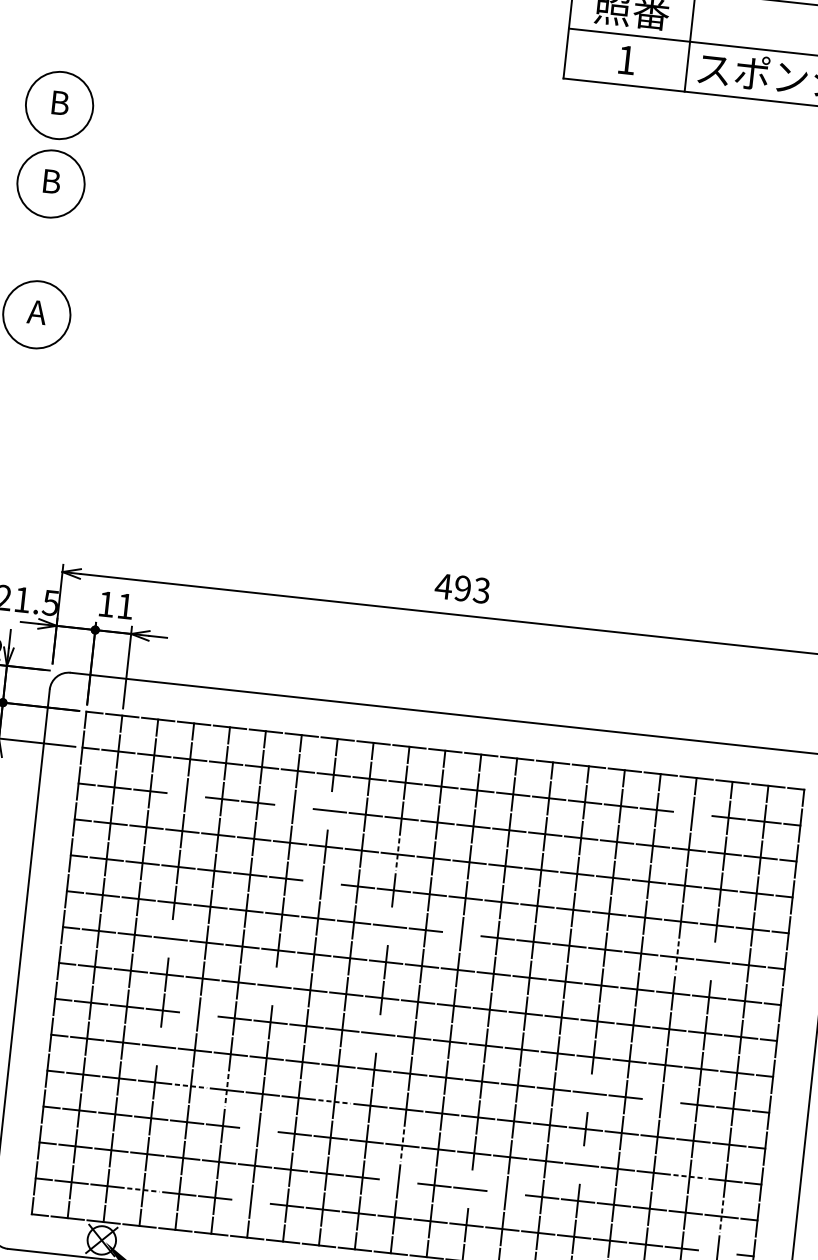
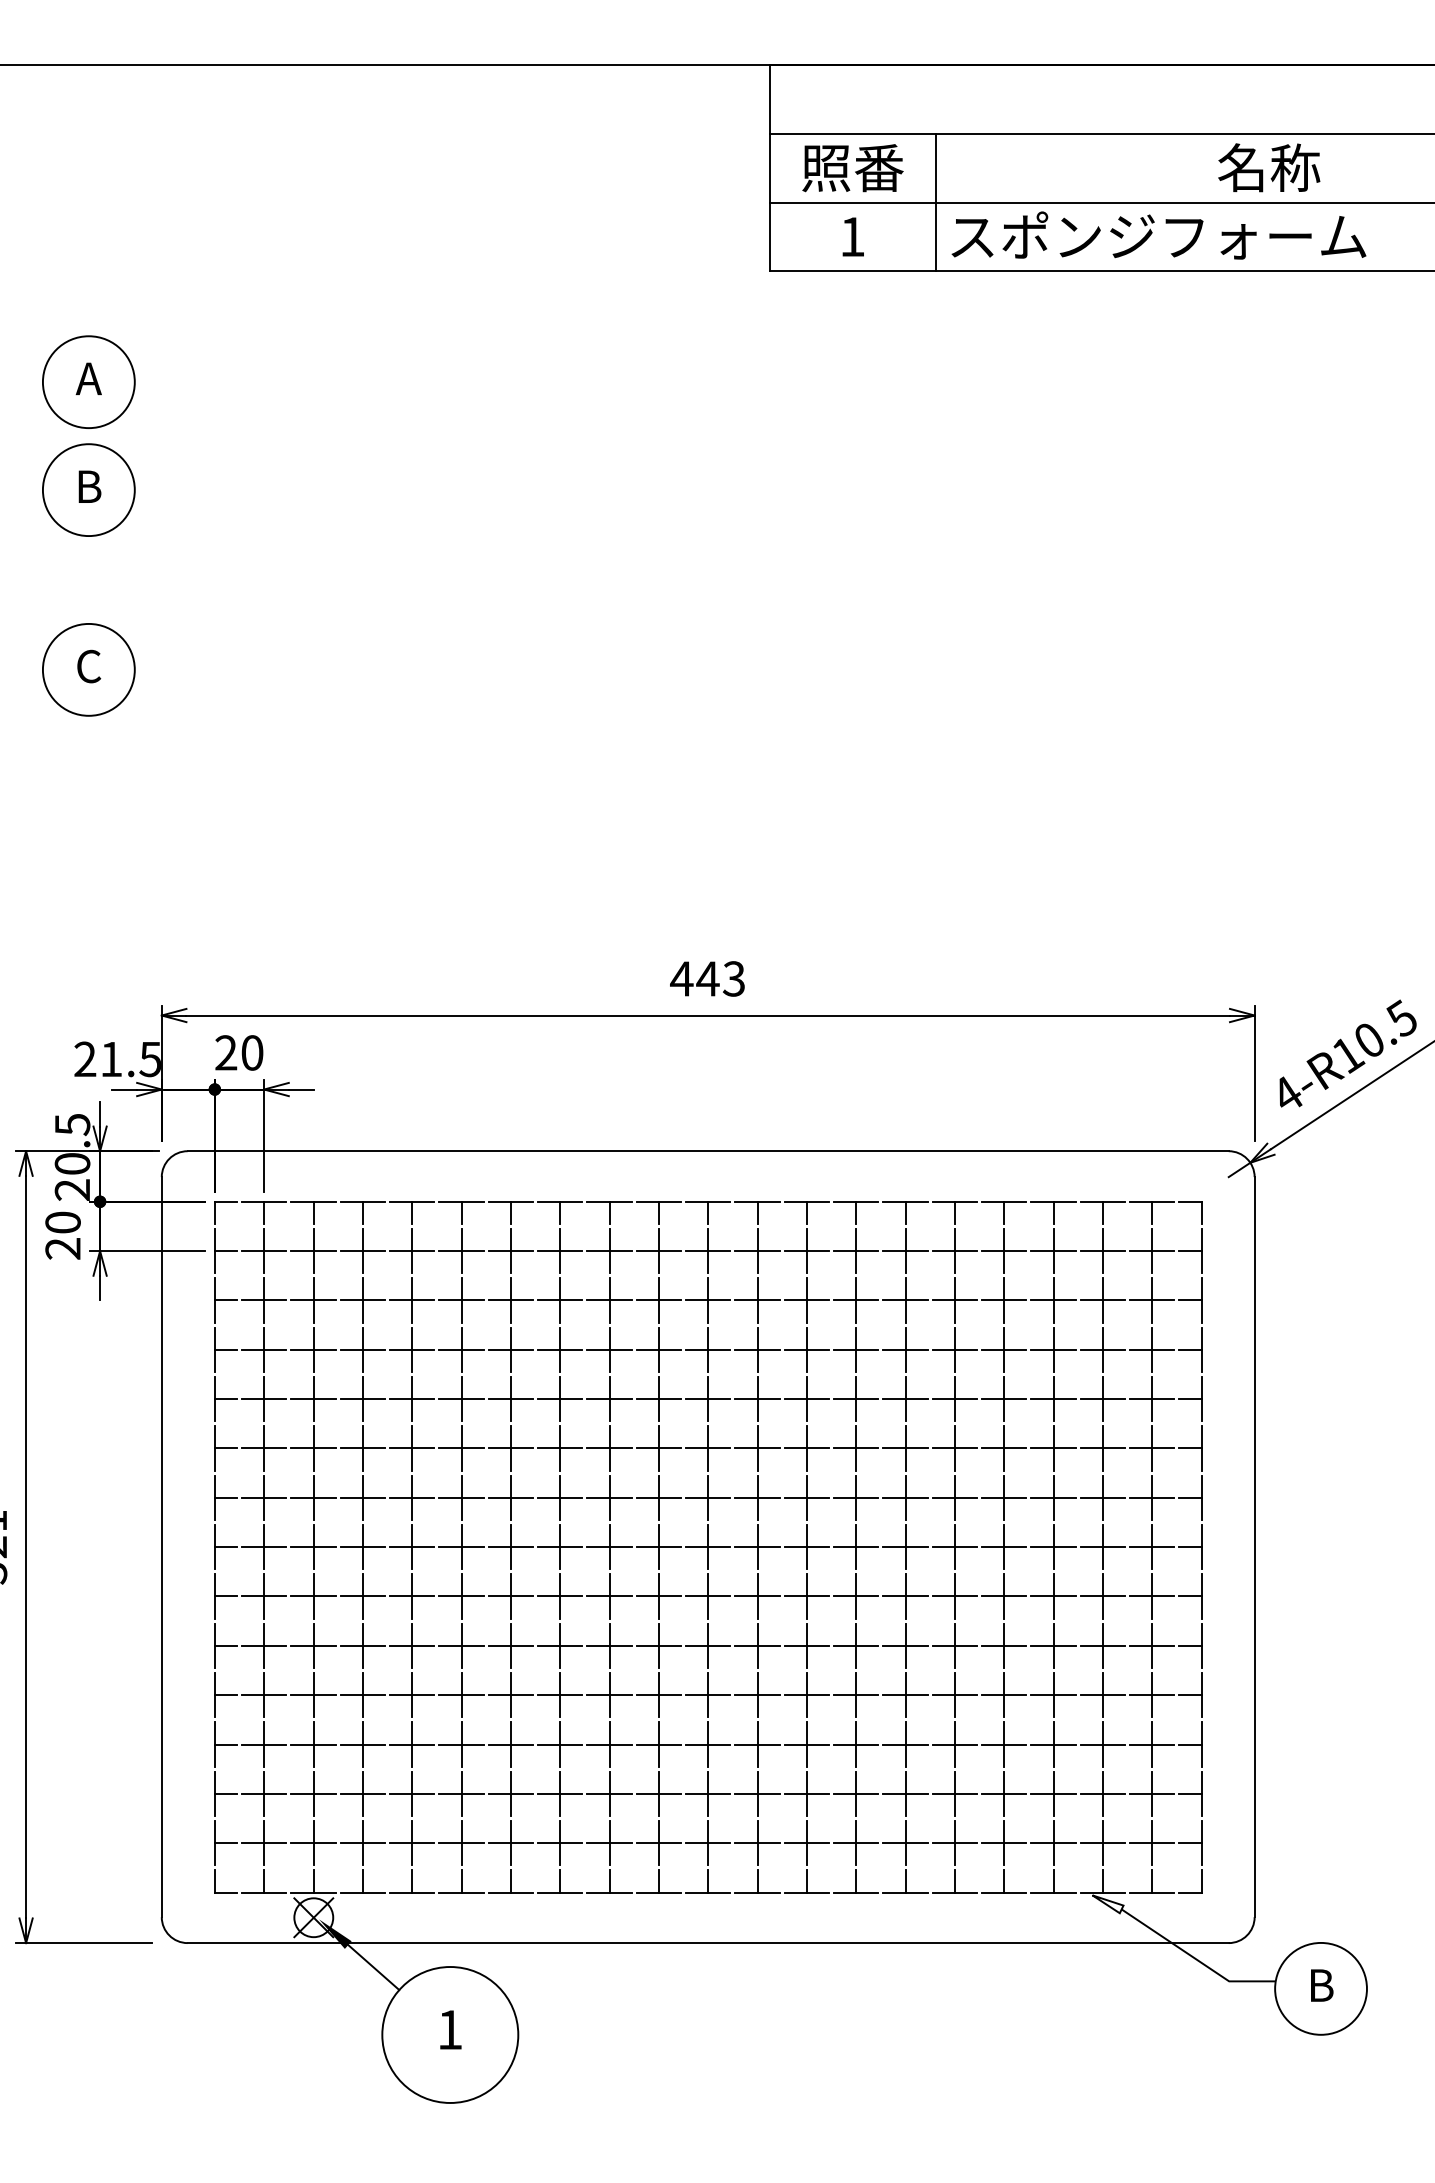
text: (59, 102) -> (88, 378), B -> A
text: (36, 312) -> (88, 666), A -> C
text: (462, 588) -> (707, 978), 493 -> 443
text: (116, 605) -> (239, 1052), 11 -> 20
line: (186, 795) -> (362, 1300), added
line: (293, 806) -> (510, 1300), added
line: (330, 810) -> (560, 1300), added
line: (692, 814) -> (1053, 1251), added
line: (397, 854) -> (658, 1350), dashed -> solid
line: (322, 882) -> (560, 1399), added
line: (389, 926) -> (658, 1448), added
line: (461, 934) -> (757, 1448), added
line: (170, 938) -> (362, 1497), added
line: (677, 957) -> (1053, 1448), dashed -> solid
line: (712, 961) -> (1102, 1448), added
line: (274, 985) -> (510, 1546), added
line: (198, 1014) -> (411, 1596), added
line: (377, 1033) -> (658, 1596), added
line: (158, 1046) -> (362, 1645), added
line: (191, 1086) -> (412, 1695), dashed -> solid
line: (226, 1090) -> (461, 1695), dashed -> solid
line: (589, 1092) -> (954, 1645), added
line: (661, 1100) -> (1053, 1645), added
line: (335, 1102) -> (610, 1695), dashed -> solid
line: (258, 1129) -> (510, 1744), added
line: (402, 1146) -> (708, 1745), dashed -> solid
line: (581, 1165) -> (954, 1744), added
line: (690, 1176) -> (1103, 1744), dashed -> solid
line: (398, 1181) -> (708, 1793), added
line: (470, 1188) -> (806, 1793), added
line: (143, 1190) -> (363, 1843), dashed -> solid
line: (506, 1192) -> (856, 1793), added
line: (250, 1201) -> (510, 1843), added
line: (721, 1217) -> (1152, 1794), dashed -> solid
line: (717, 1252) -> (1152, 1843), added

